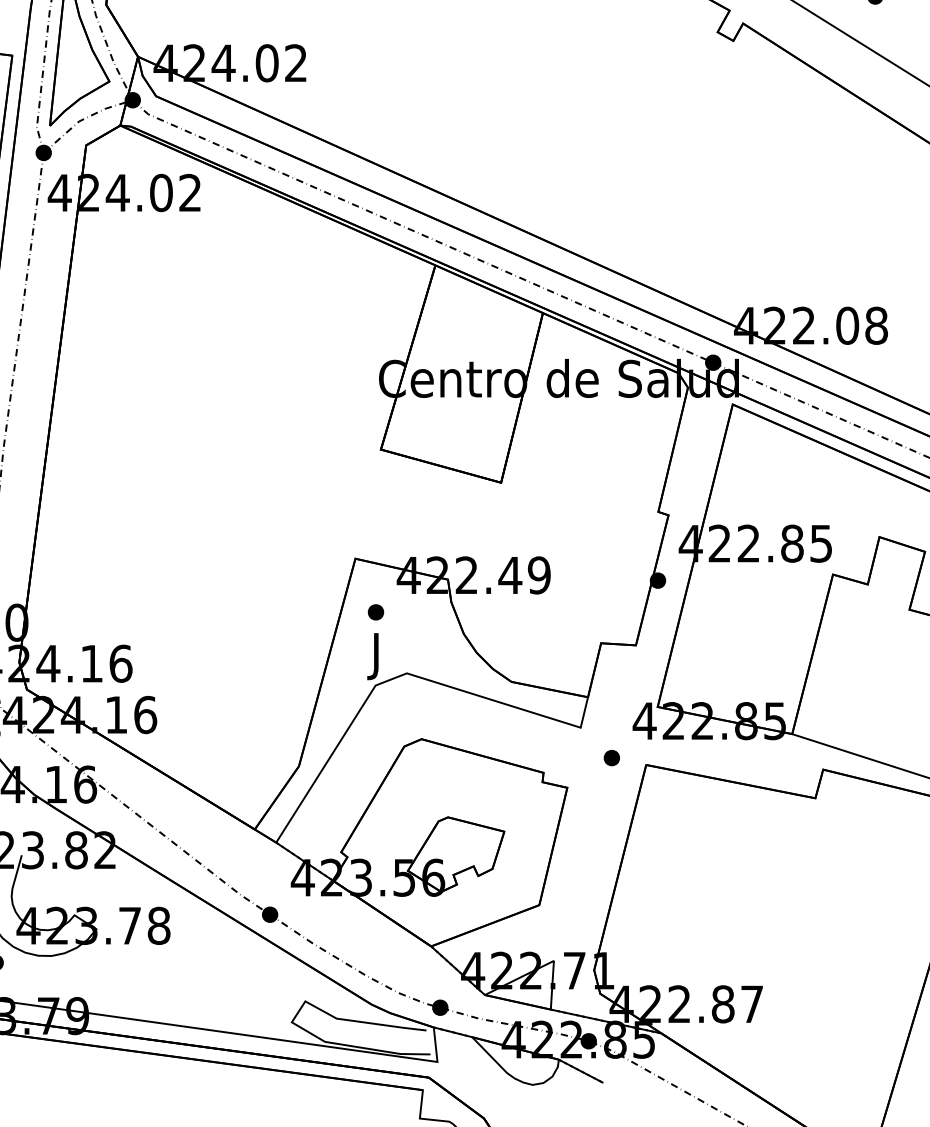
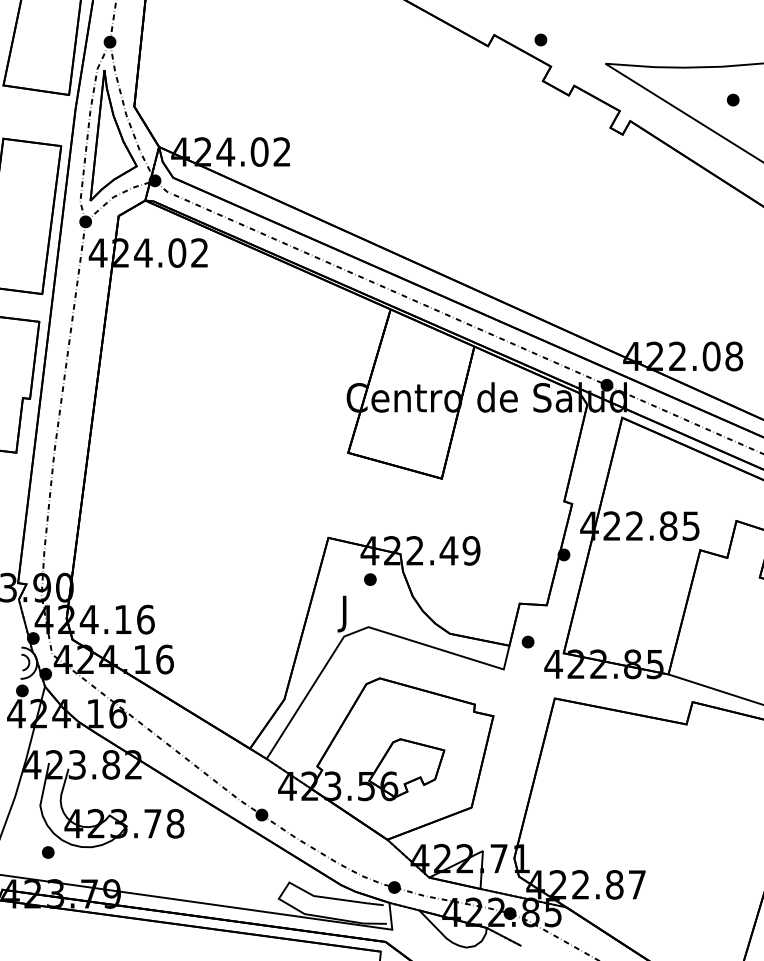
part: (376, 612) -> (370, 579), moved
part: (611, 757) -> (527, 641), moved

